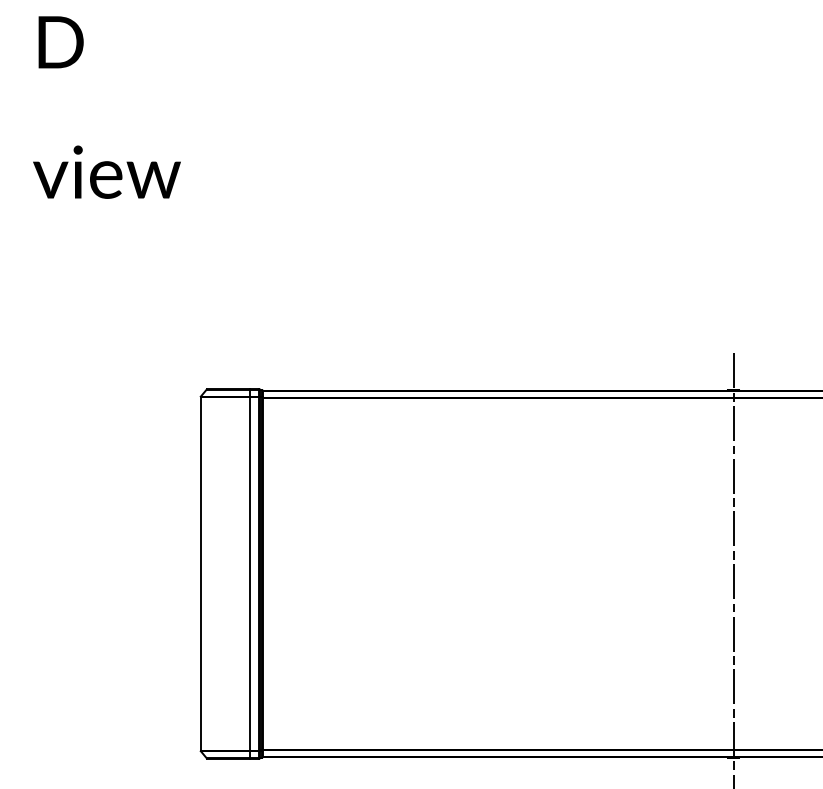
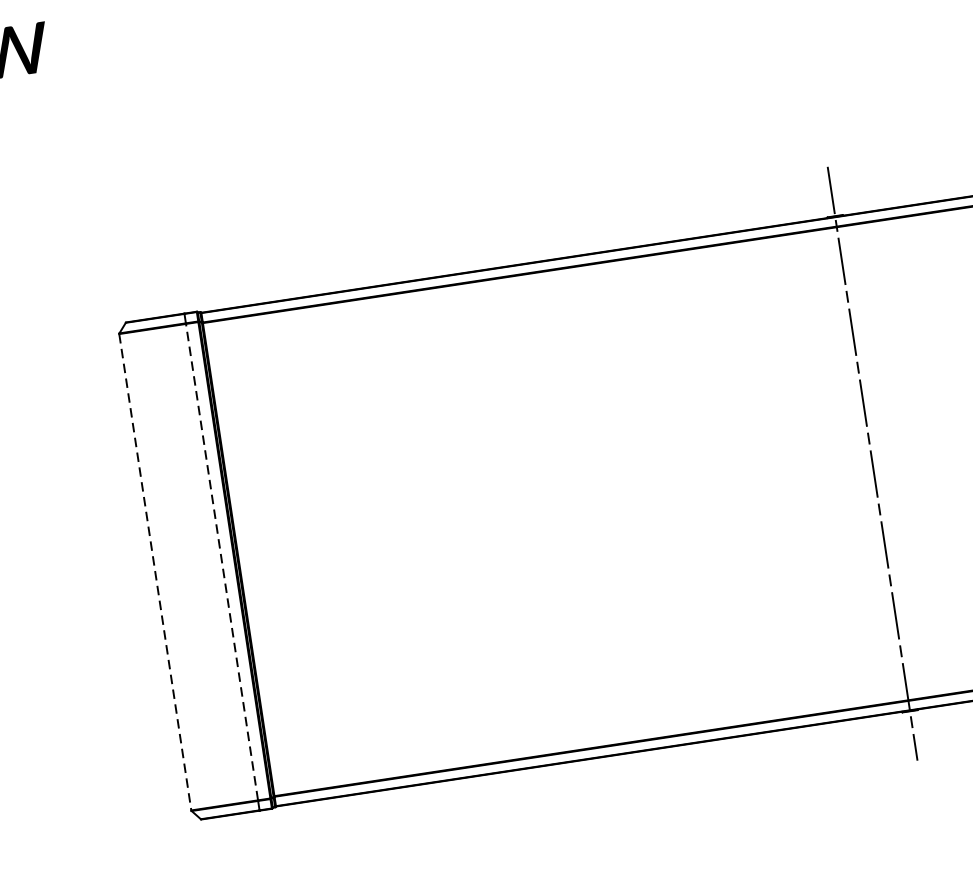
line: (200, 573) -> (154, 571), solid -> dashed
line: (250, 573) -> (222, 561), solid -> dashed

